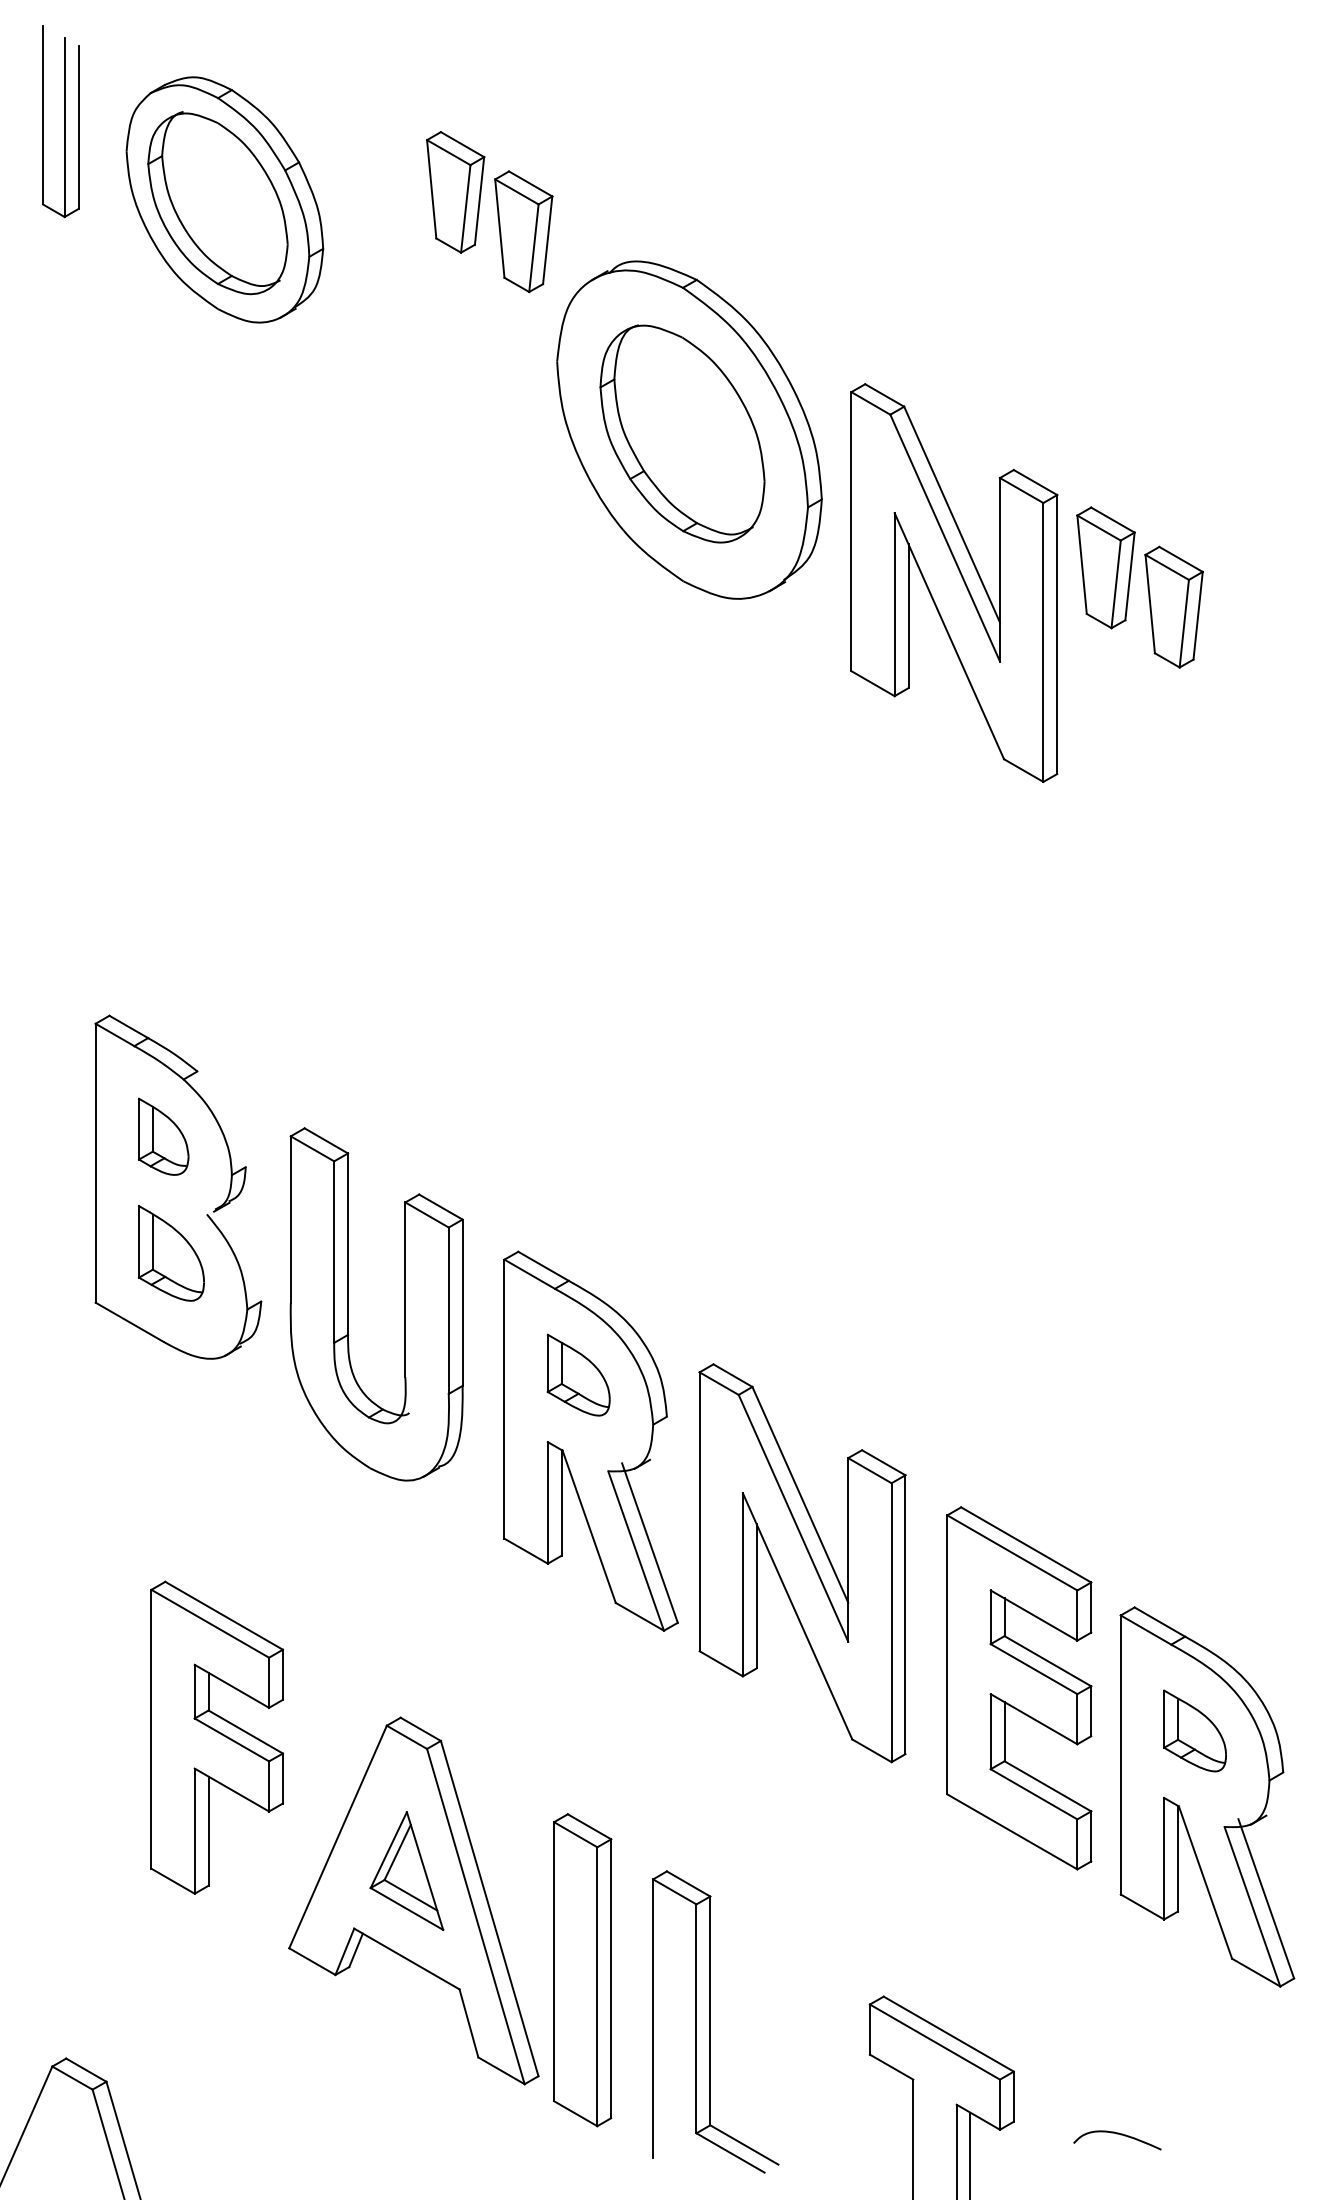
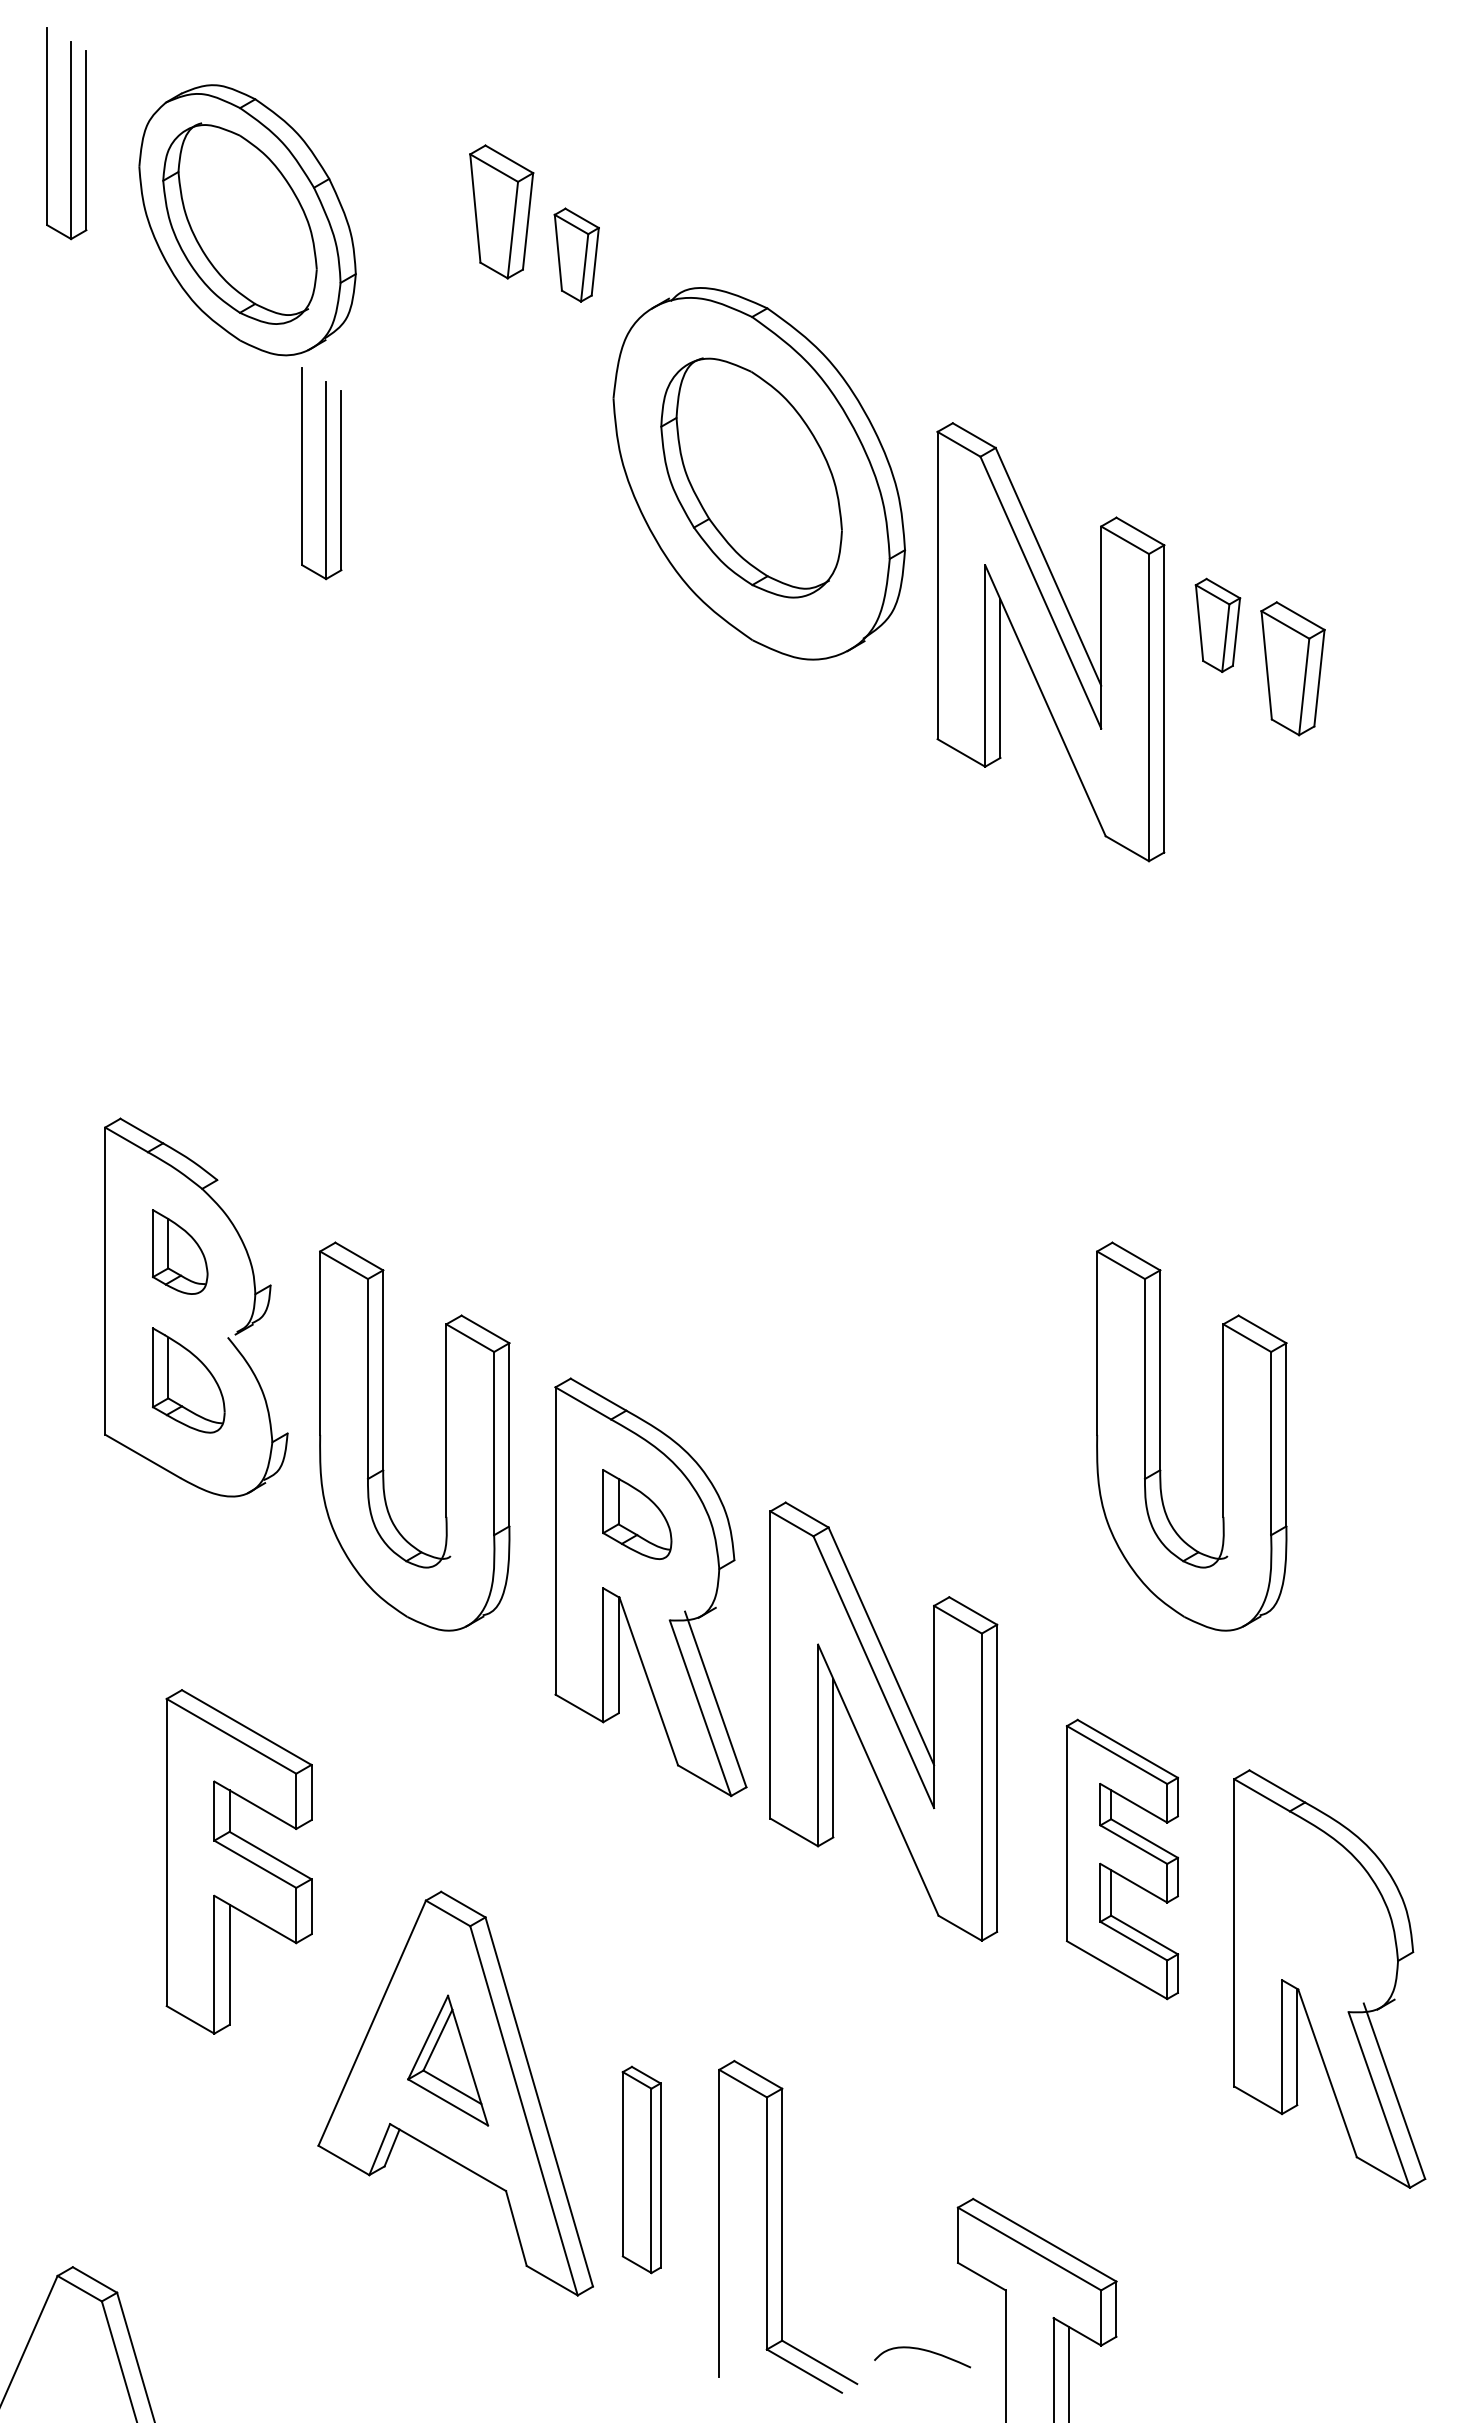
part: (523, 231) -> (576, 254), size x0.7
part: (291, 429) -> (321, 473), added
part: (1105, 567) -> (1217, 625), size x0.7
part: (1053, 1304) -> (1160, 1436), added
part: (1019, 1688) -> (1122, 1859), size x0.7
part: (1195, 1730) -> (1316, 1905), removed
part: (216, 1737) -> (238, 1861), moved
part: (582, 1969) -> (641, 2169), size x0.6
curve: (1120, 2135) -> (925, 2351), moved

